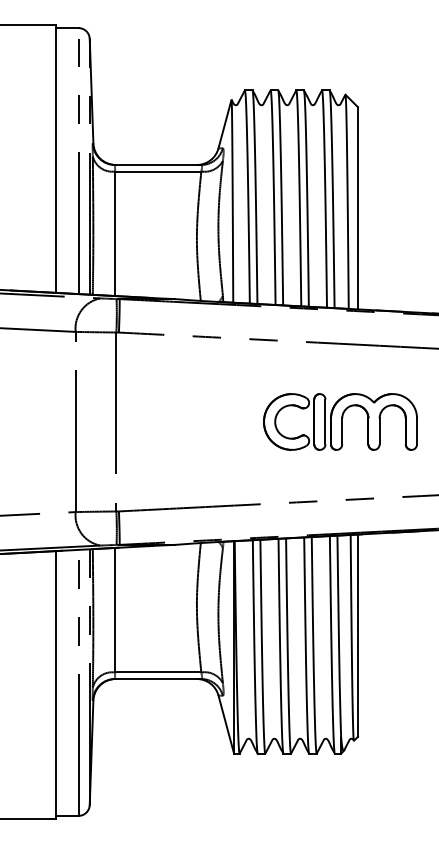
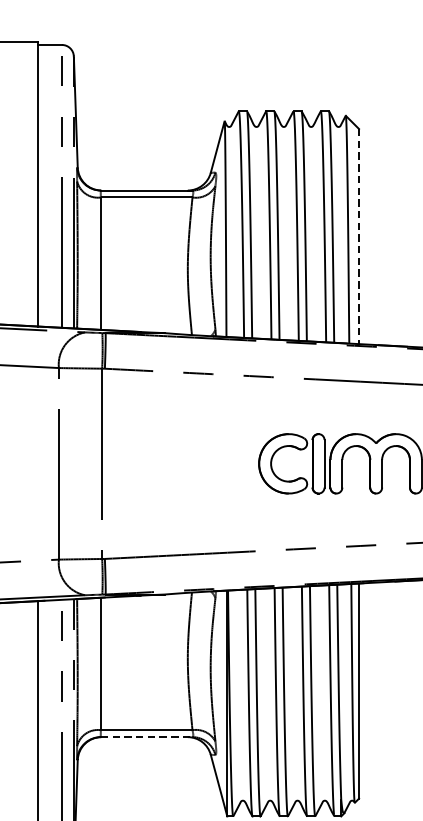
line: (357, 208) -> (358, 236), solid -> dashed
line: (158, 679) -> (146, 737), solid -> dashed

